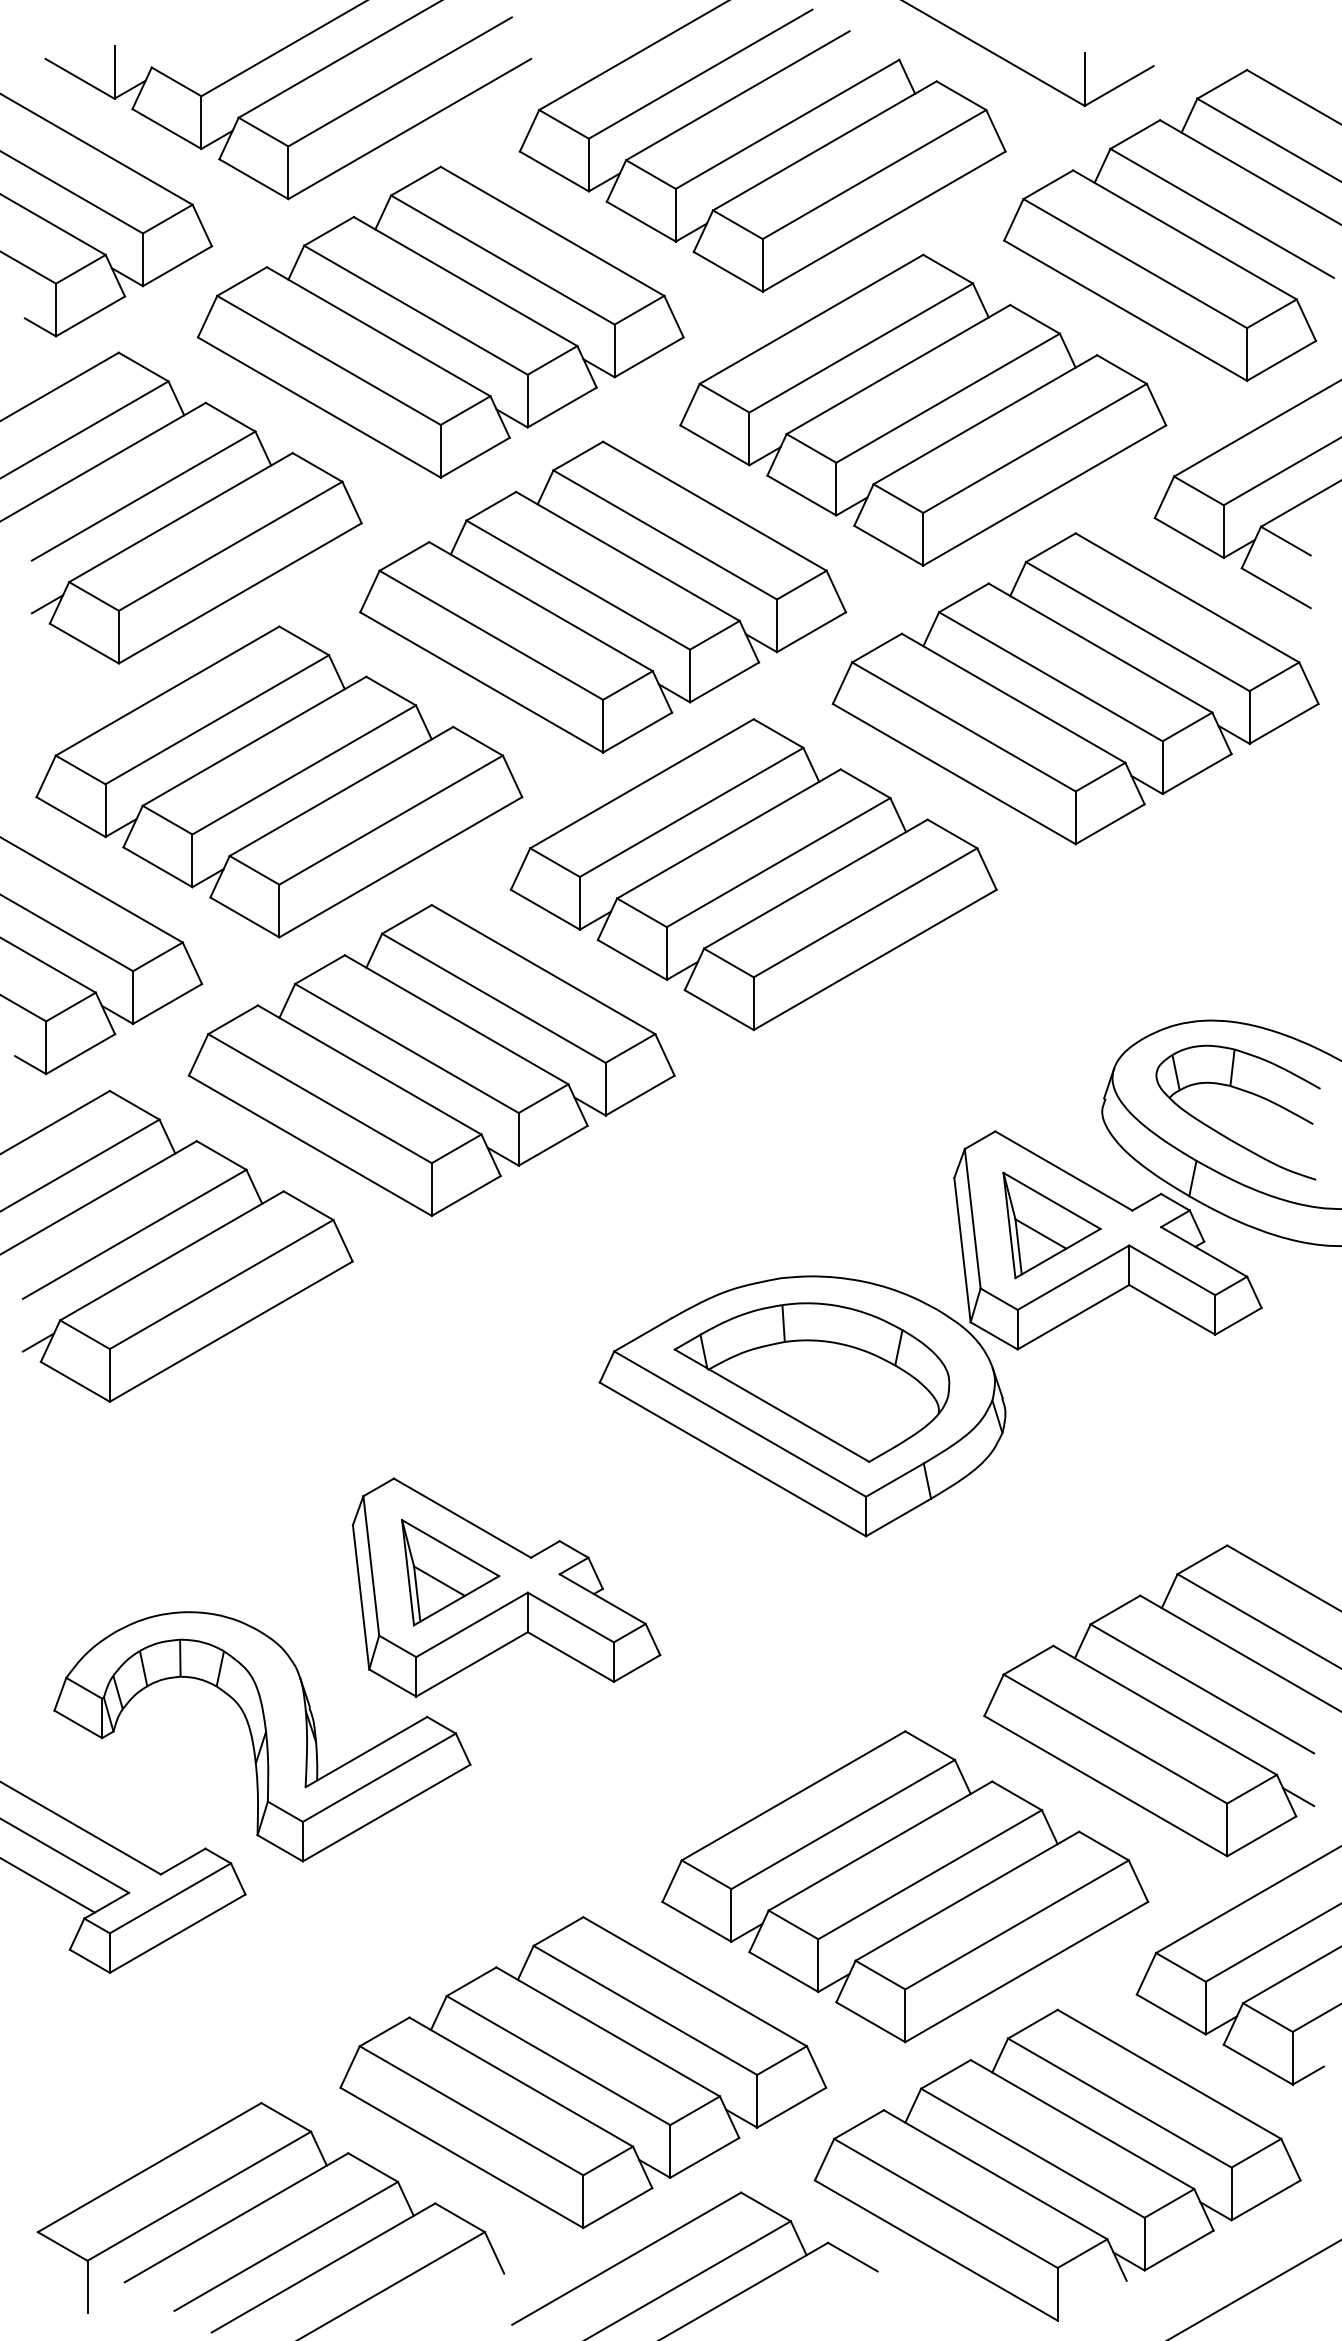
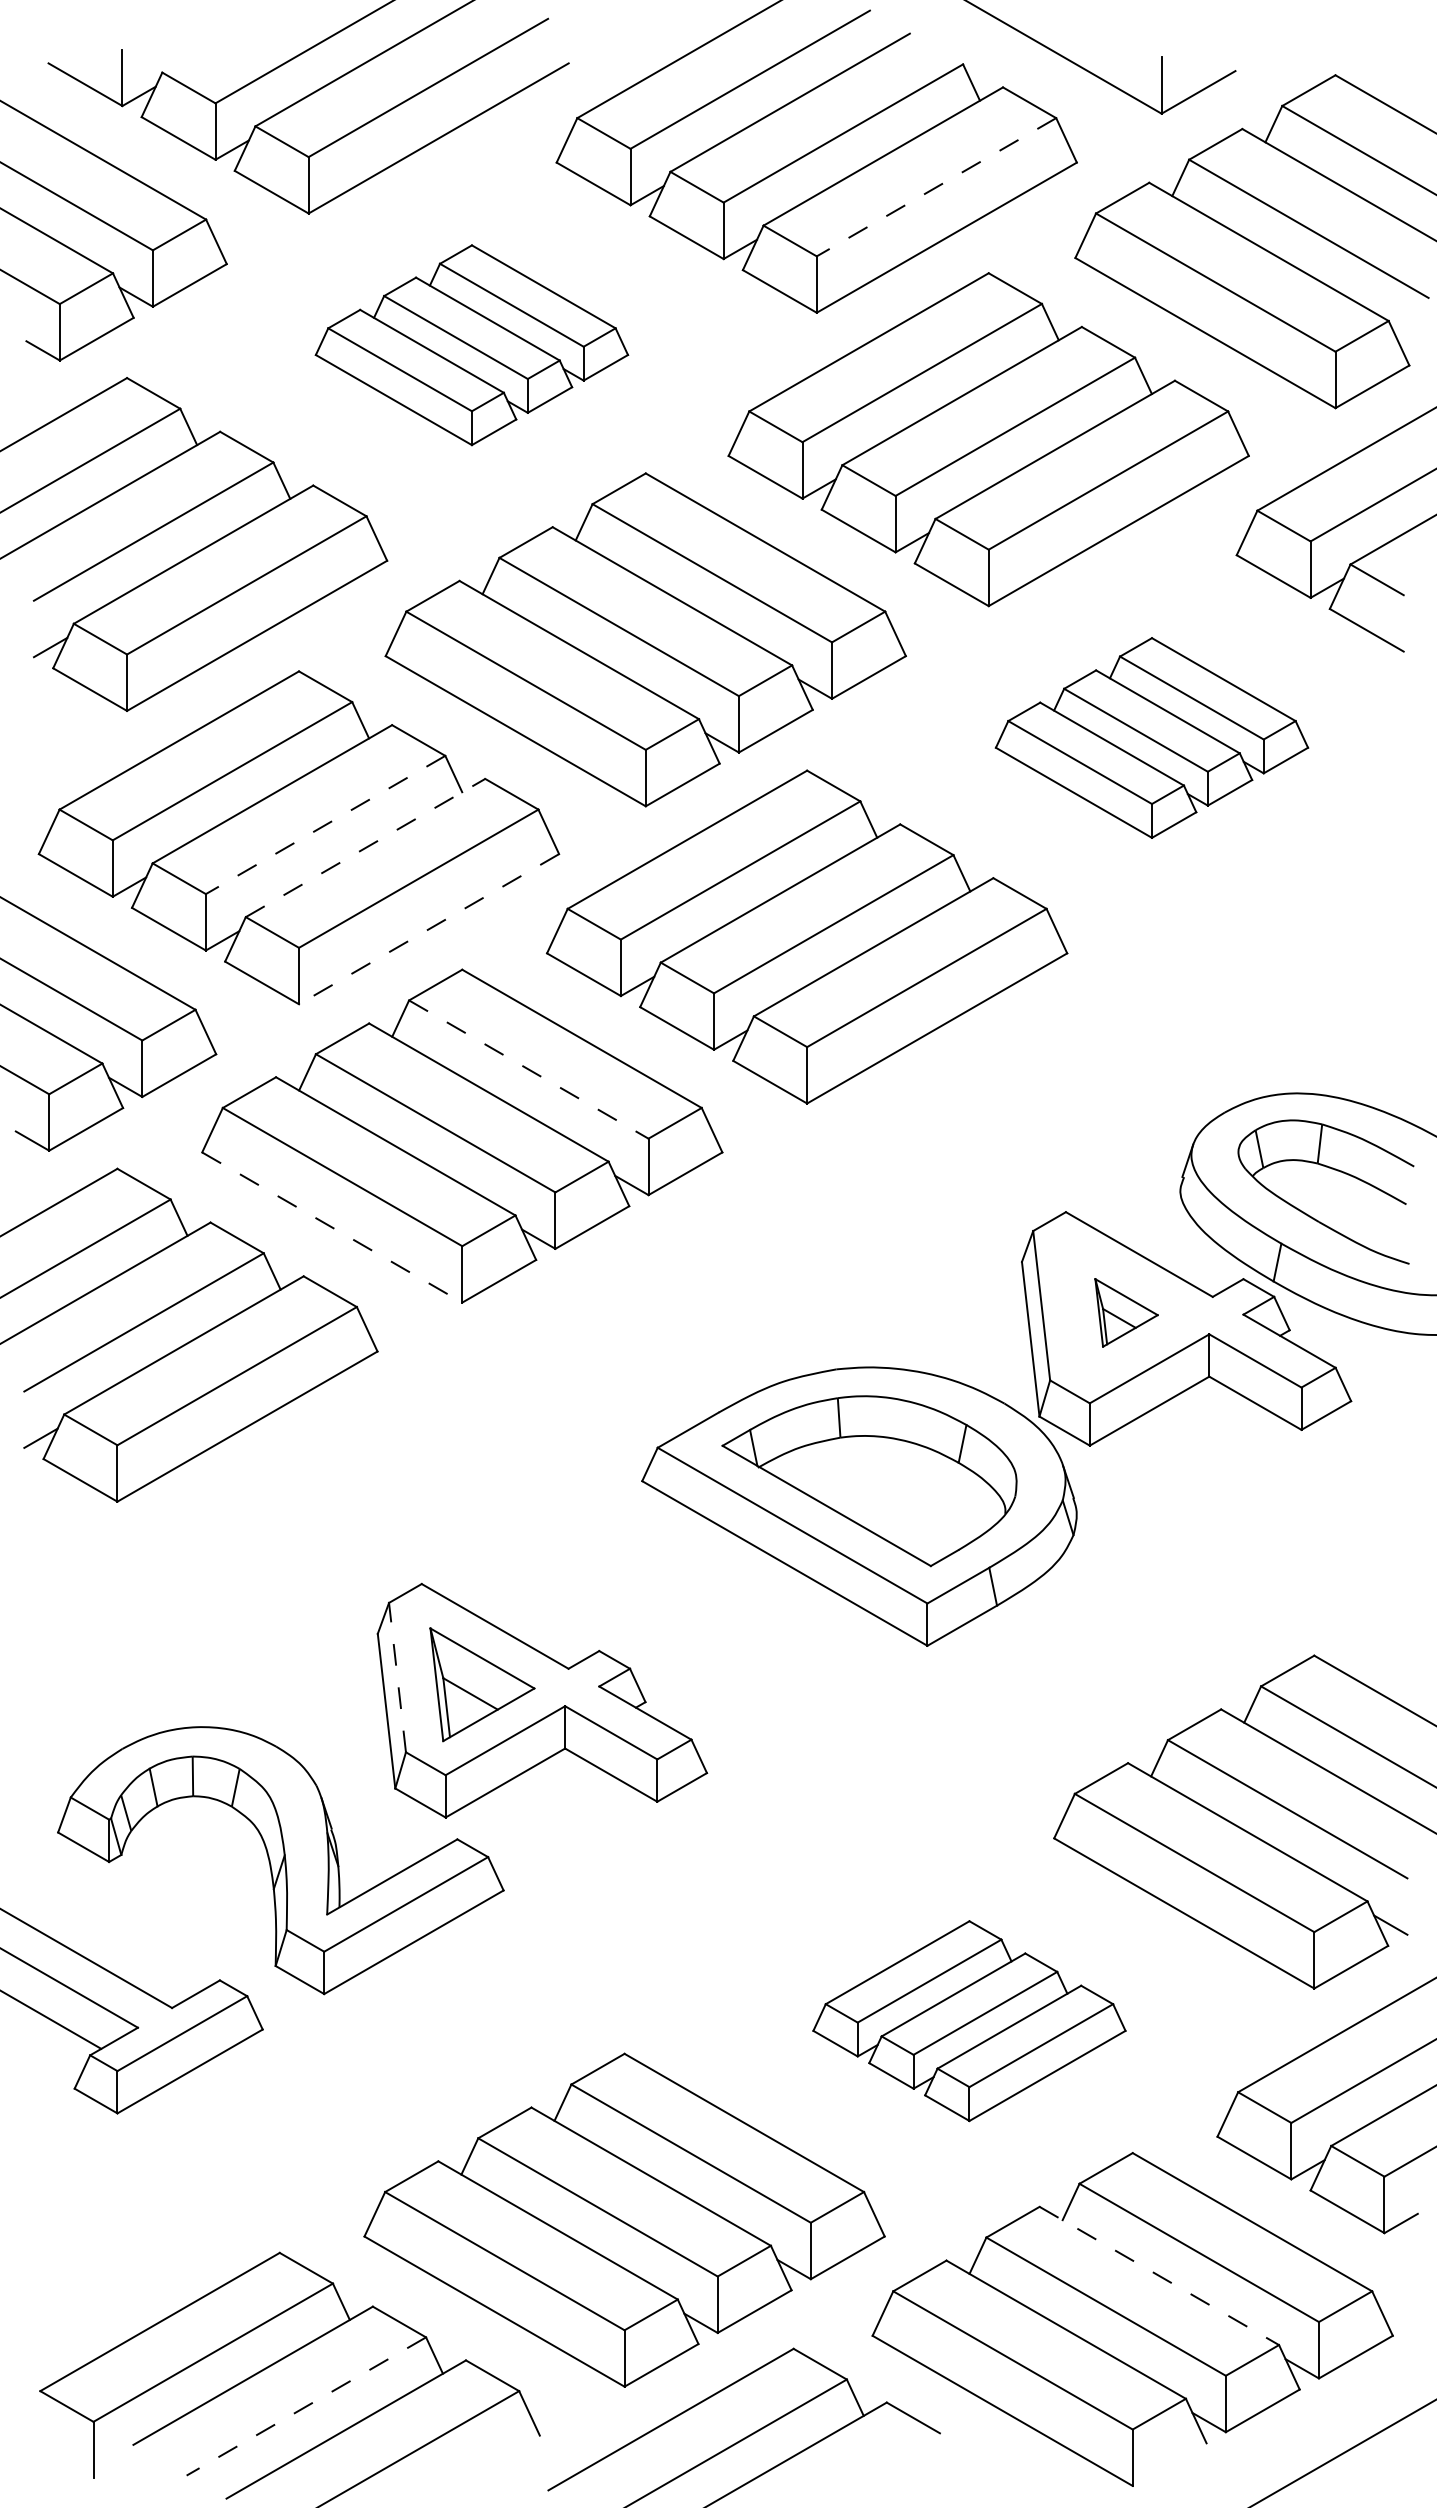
line: (874, 174) -> (936, 187), solid -> dashed
part: (440, 321) -> (471, 344), size x0.6
part: (1075, 688) -> (1151, 737), size x0.6
line: (304, 770) -> (325, 825), solid -> dashed
line: (341, 790) -> (365, 847), solid -> dashed
line: (400, 867) -> (428, 929), solid -> dashed
line: (494, 998) -> (529, 1069), solid -> dashed
line: (310, 1145) -> (332, 1227), solid -> dashed
part: (1051, 1225) -> (1126, 1312), size x0.6
line: (371, 1565) -> (397, 1677), solid -> dashed
part: (905, 1886) -> (969, 2020), size x0.6
line: (1082, 2125) -> (1159, 2276), solid -> dashed
line: (285, 2246) -> (305, 2406), solid -> dashed

